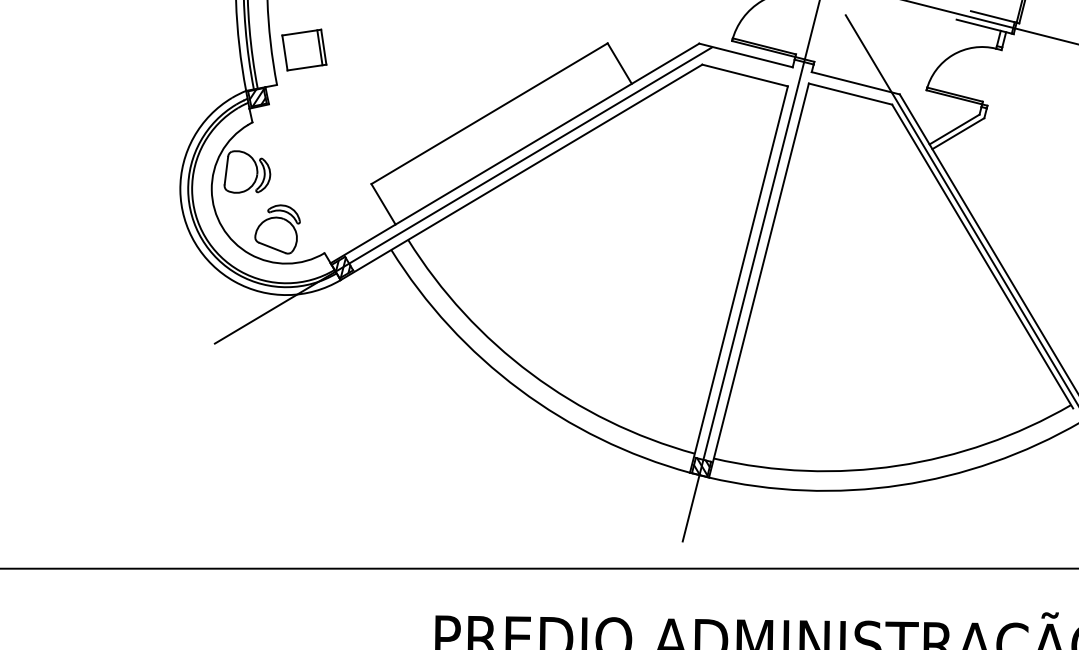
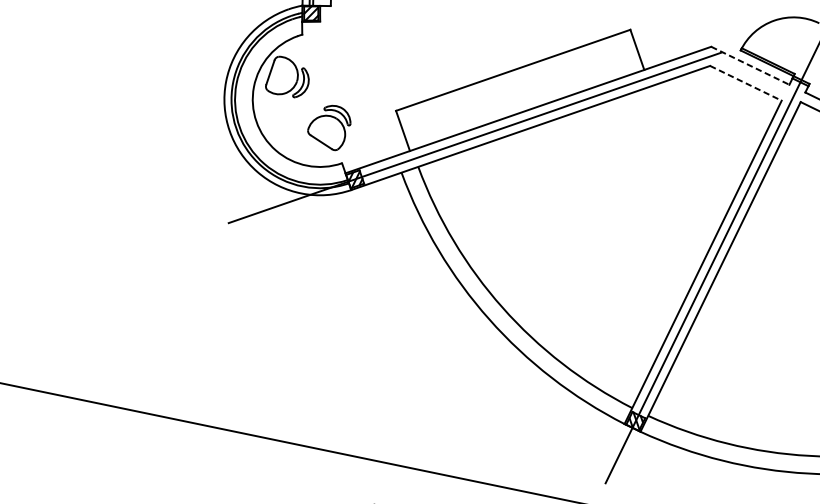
line: (746, 55) -> (750, 65), solid -> dashed
line: (745, 75) -> (746, 83), solid -> dashed
part: (277, 229) -> (329, 126), moved

